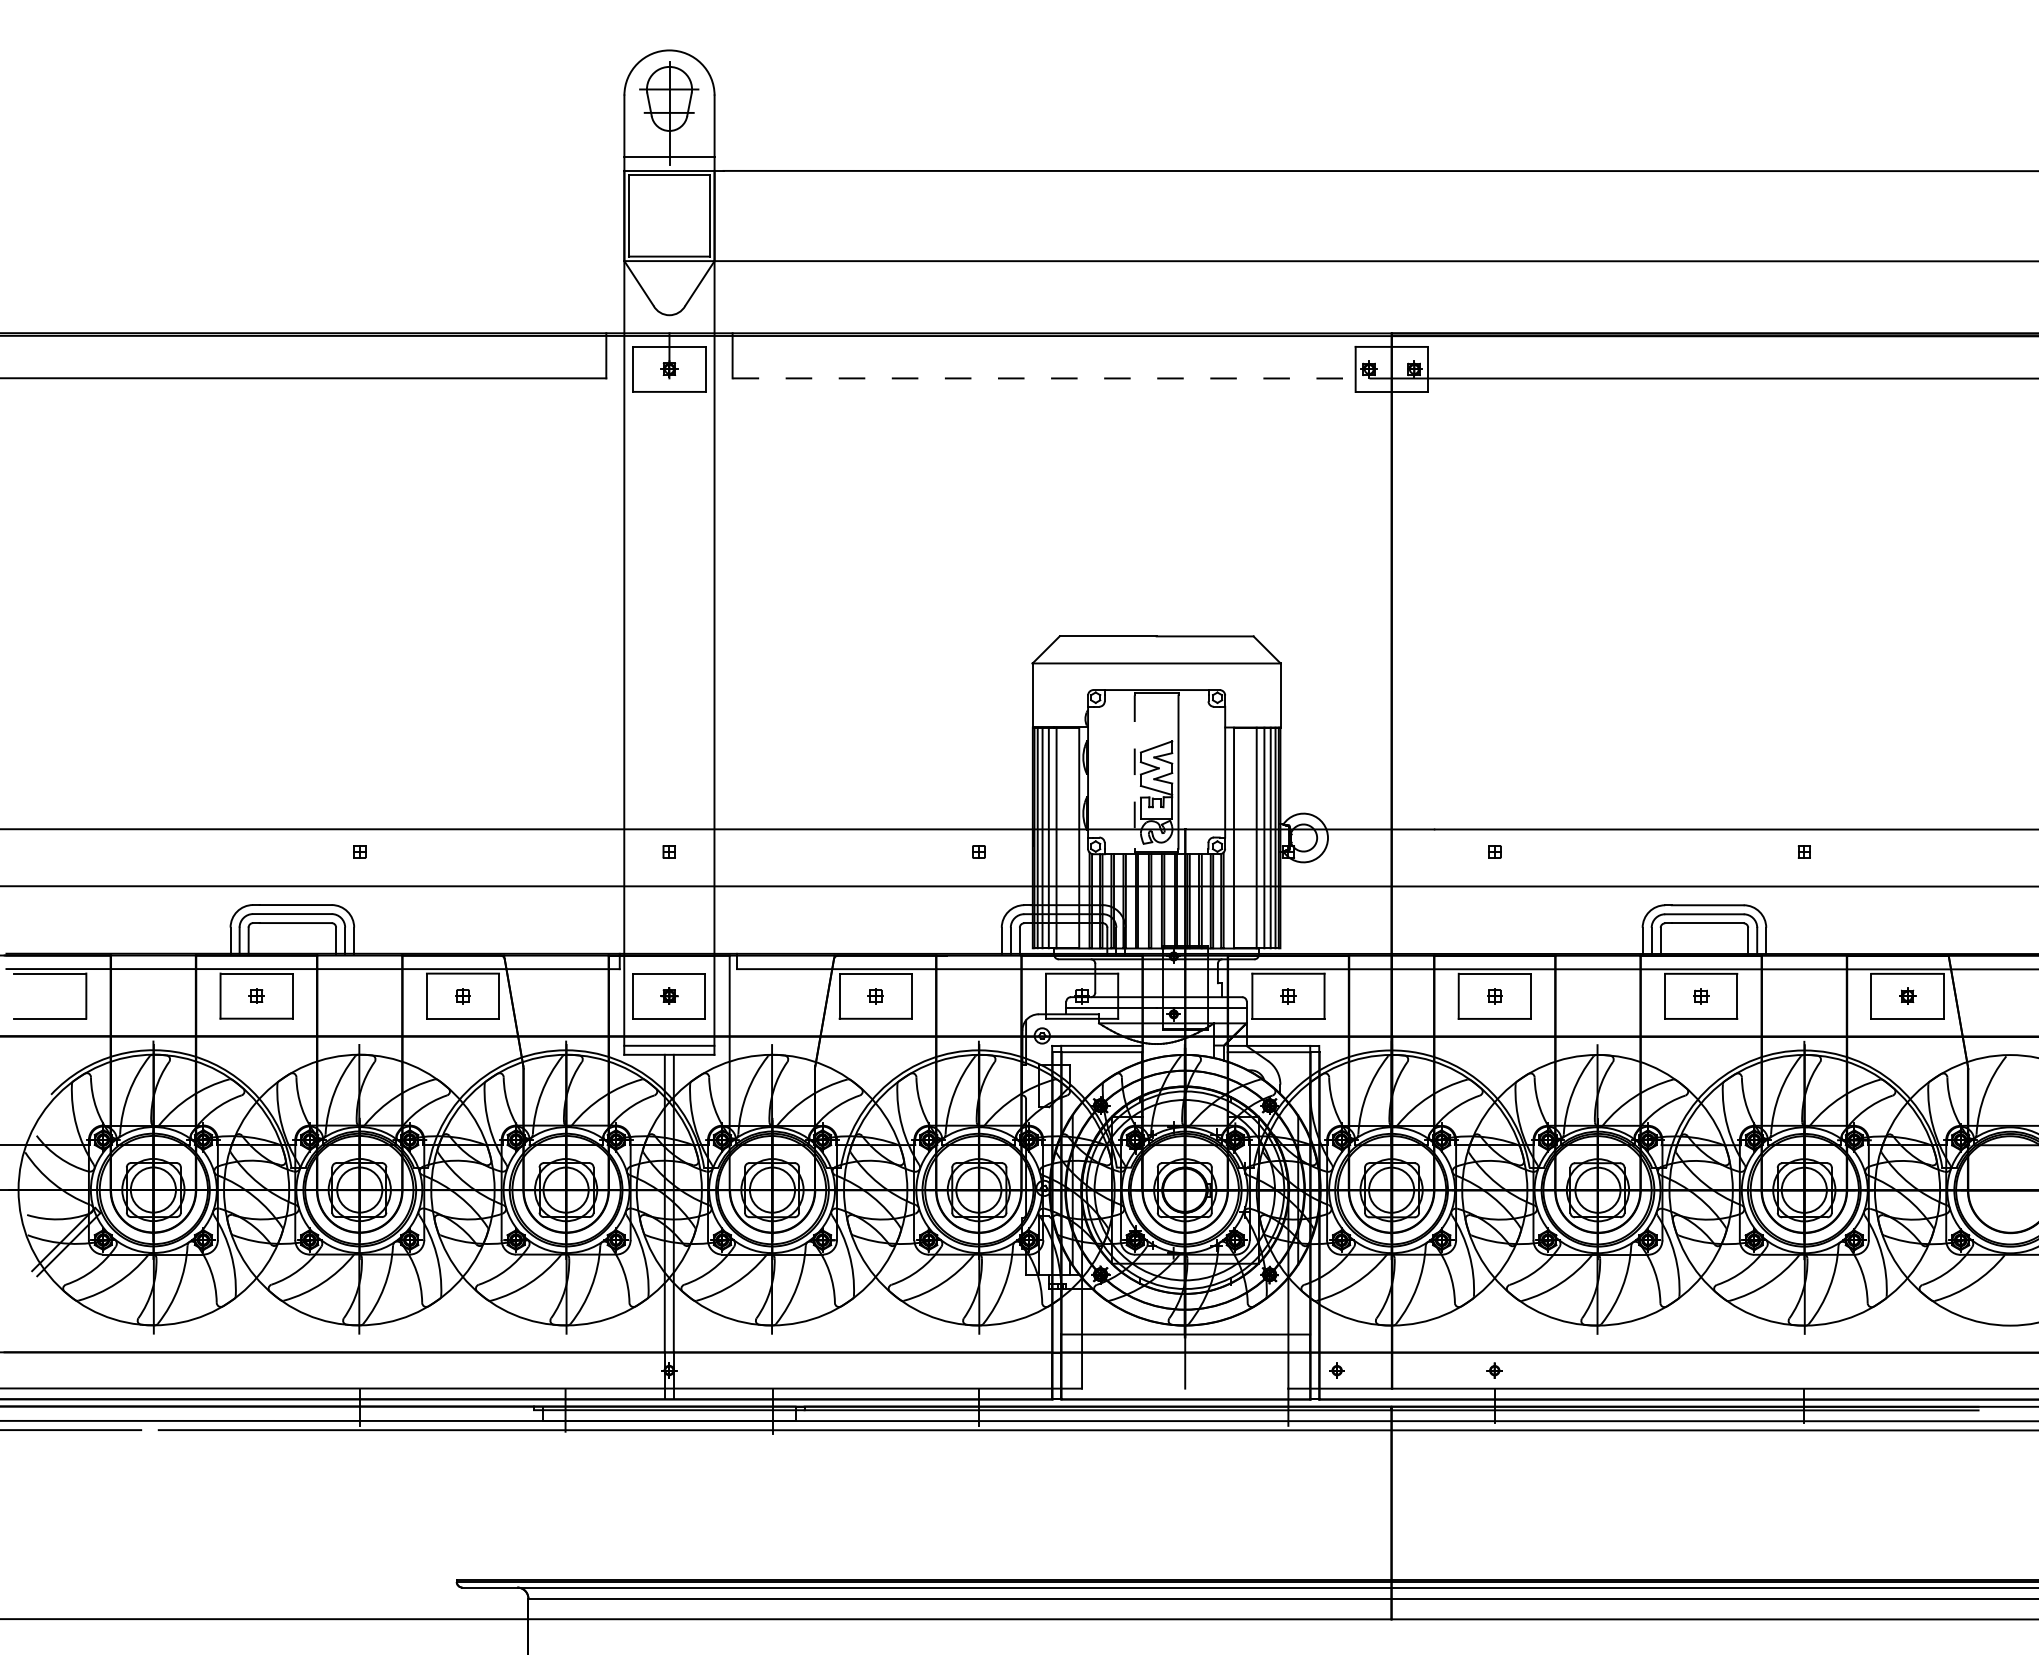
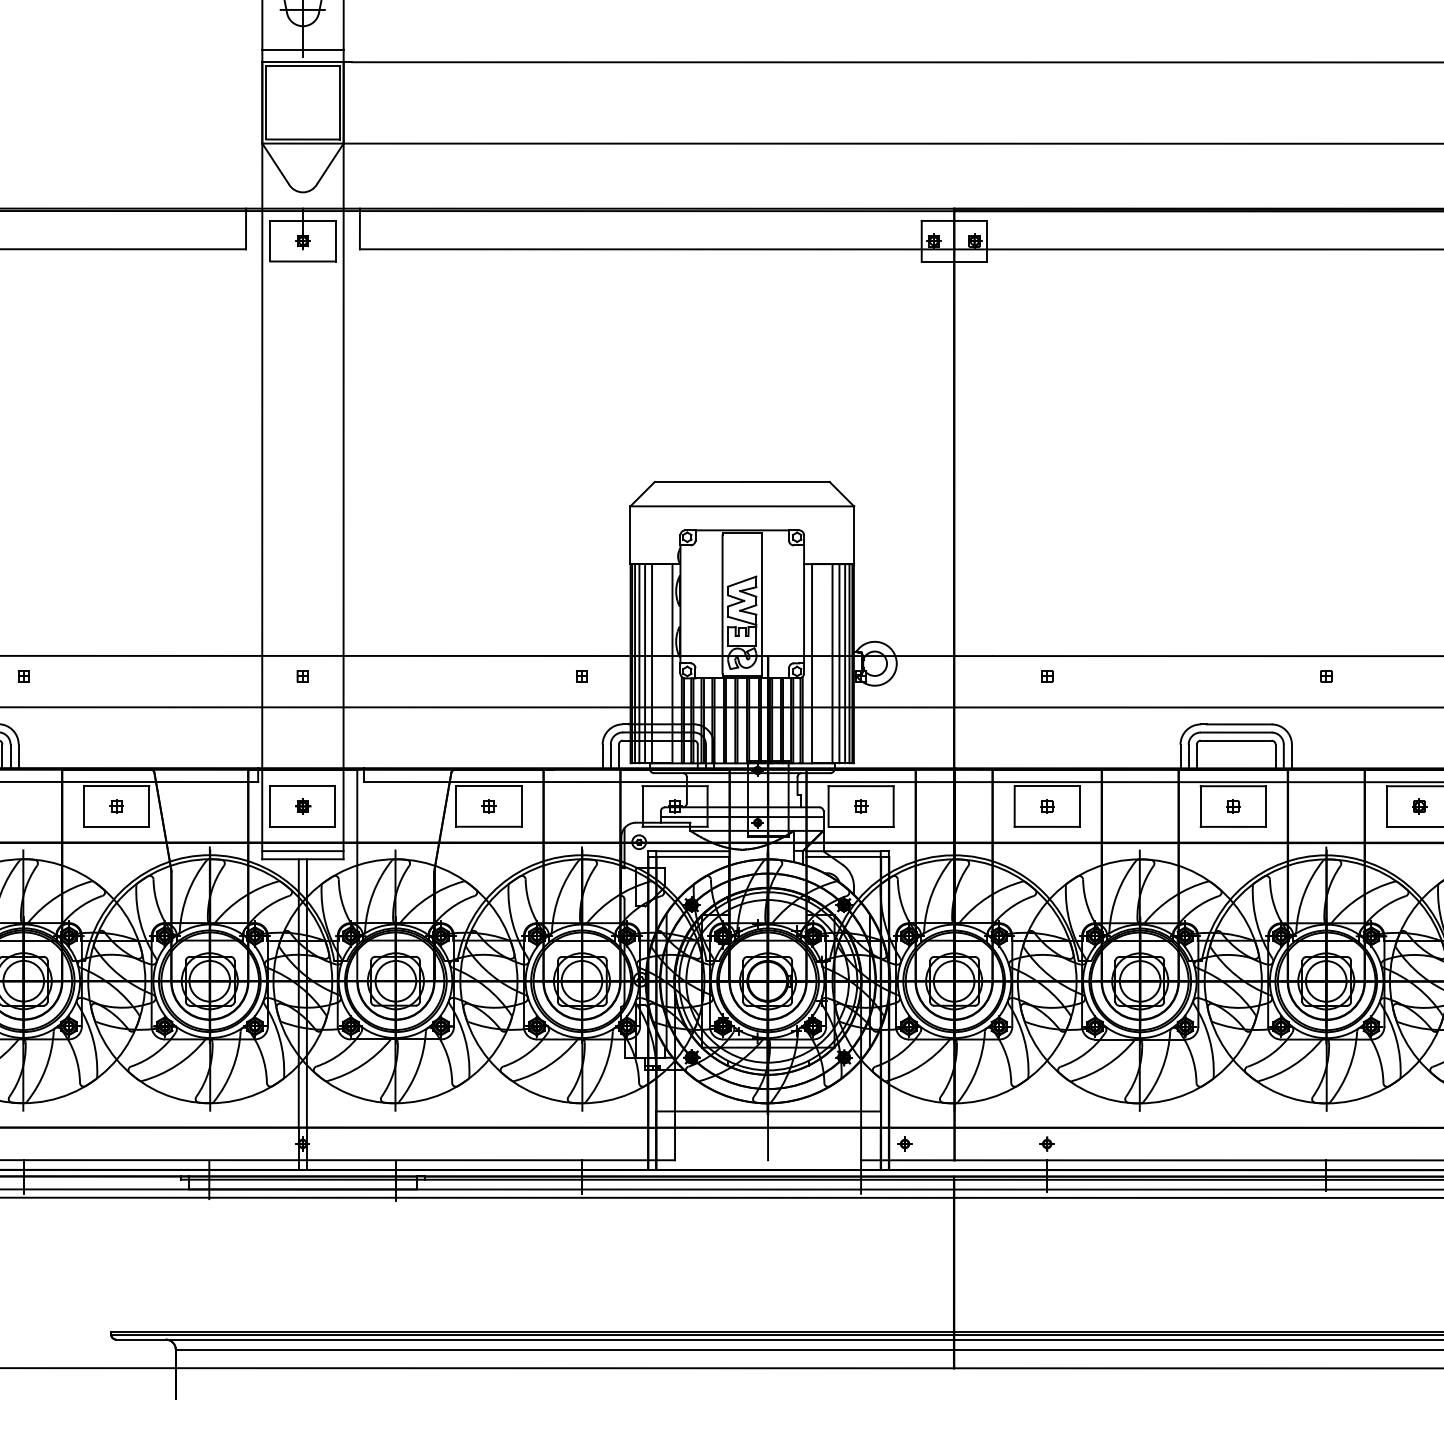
line: (1062, 378) -> (657, 249), dashed -> solid
line: (1134, 772) -> (722, 604), dashed -> solid

